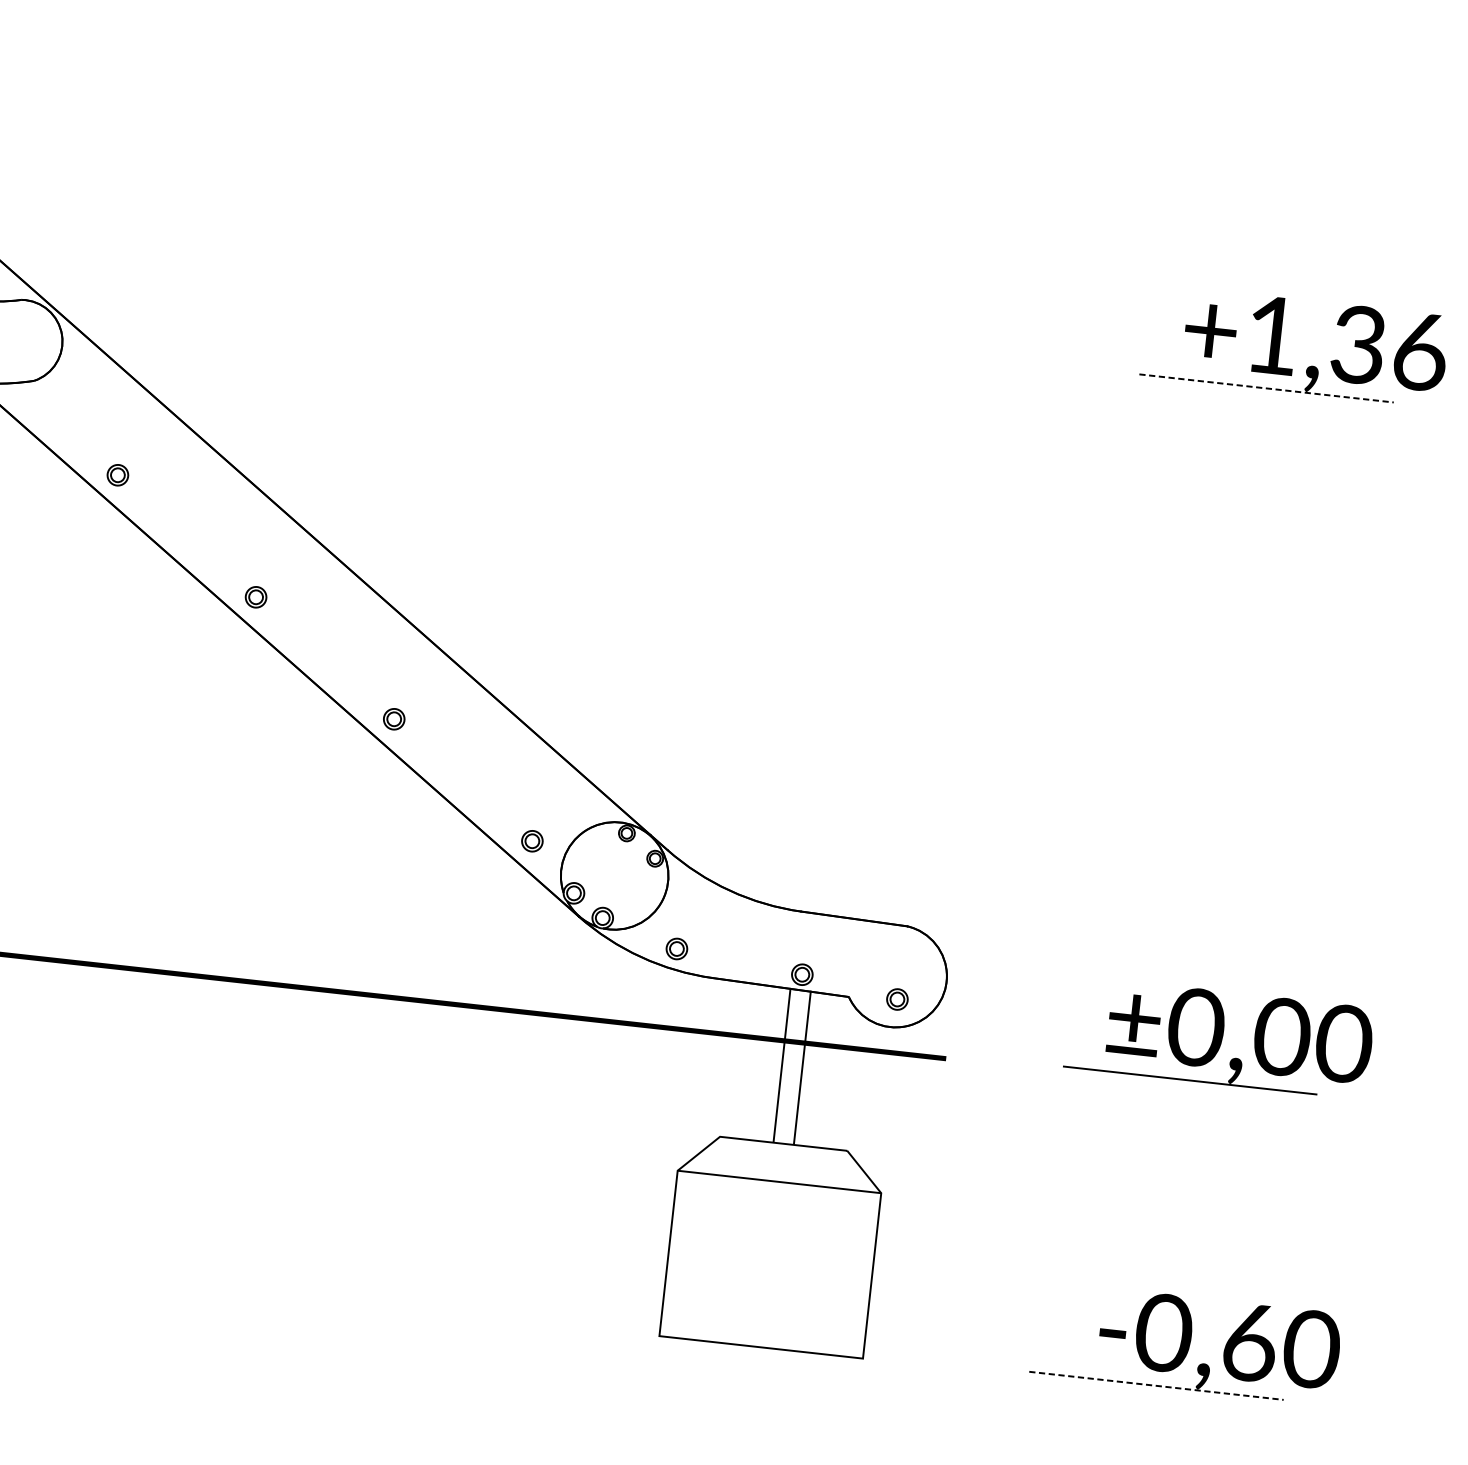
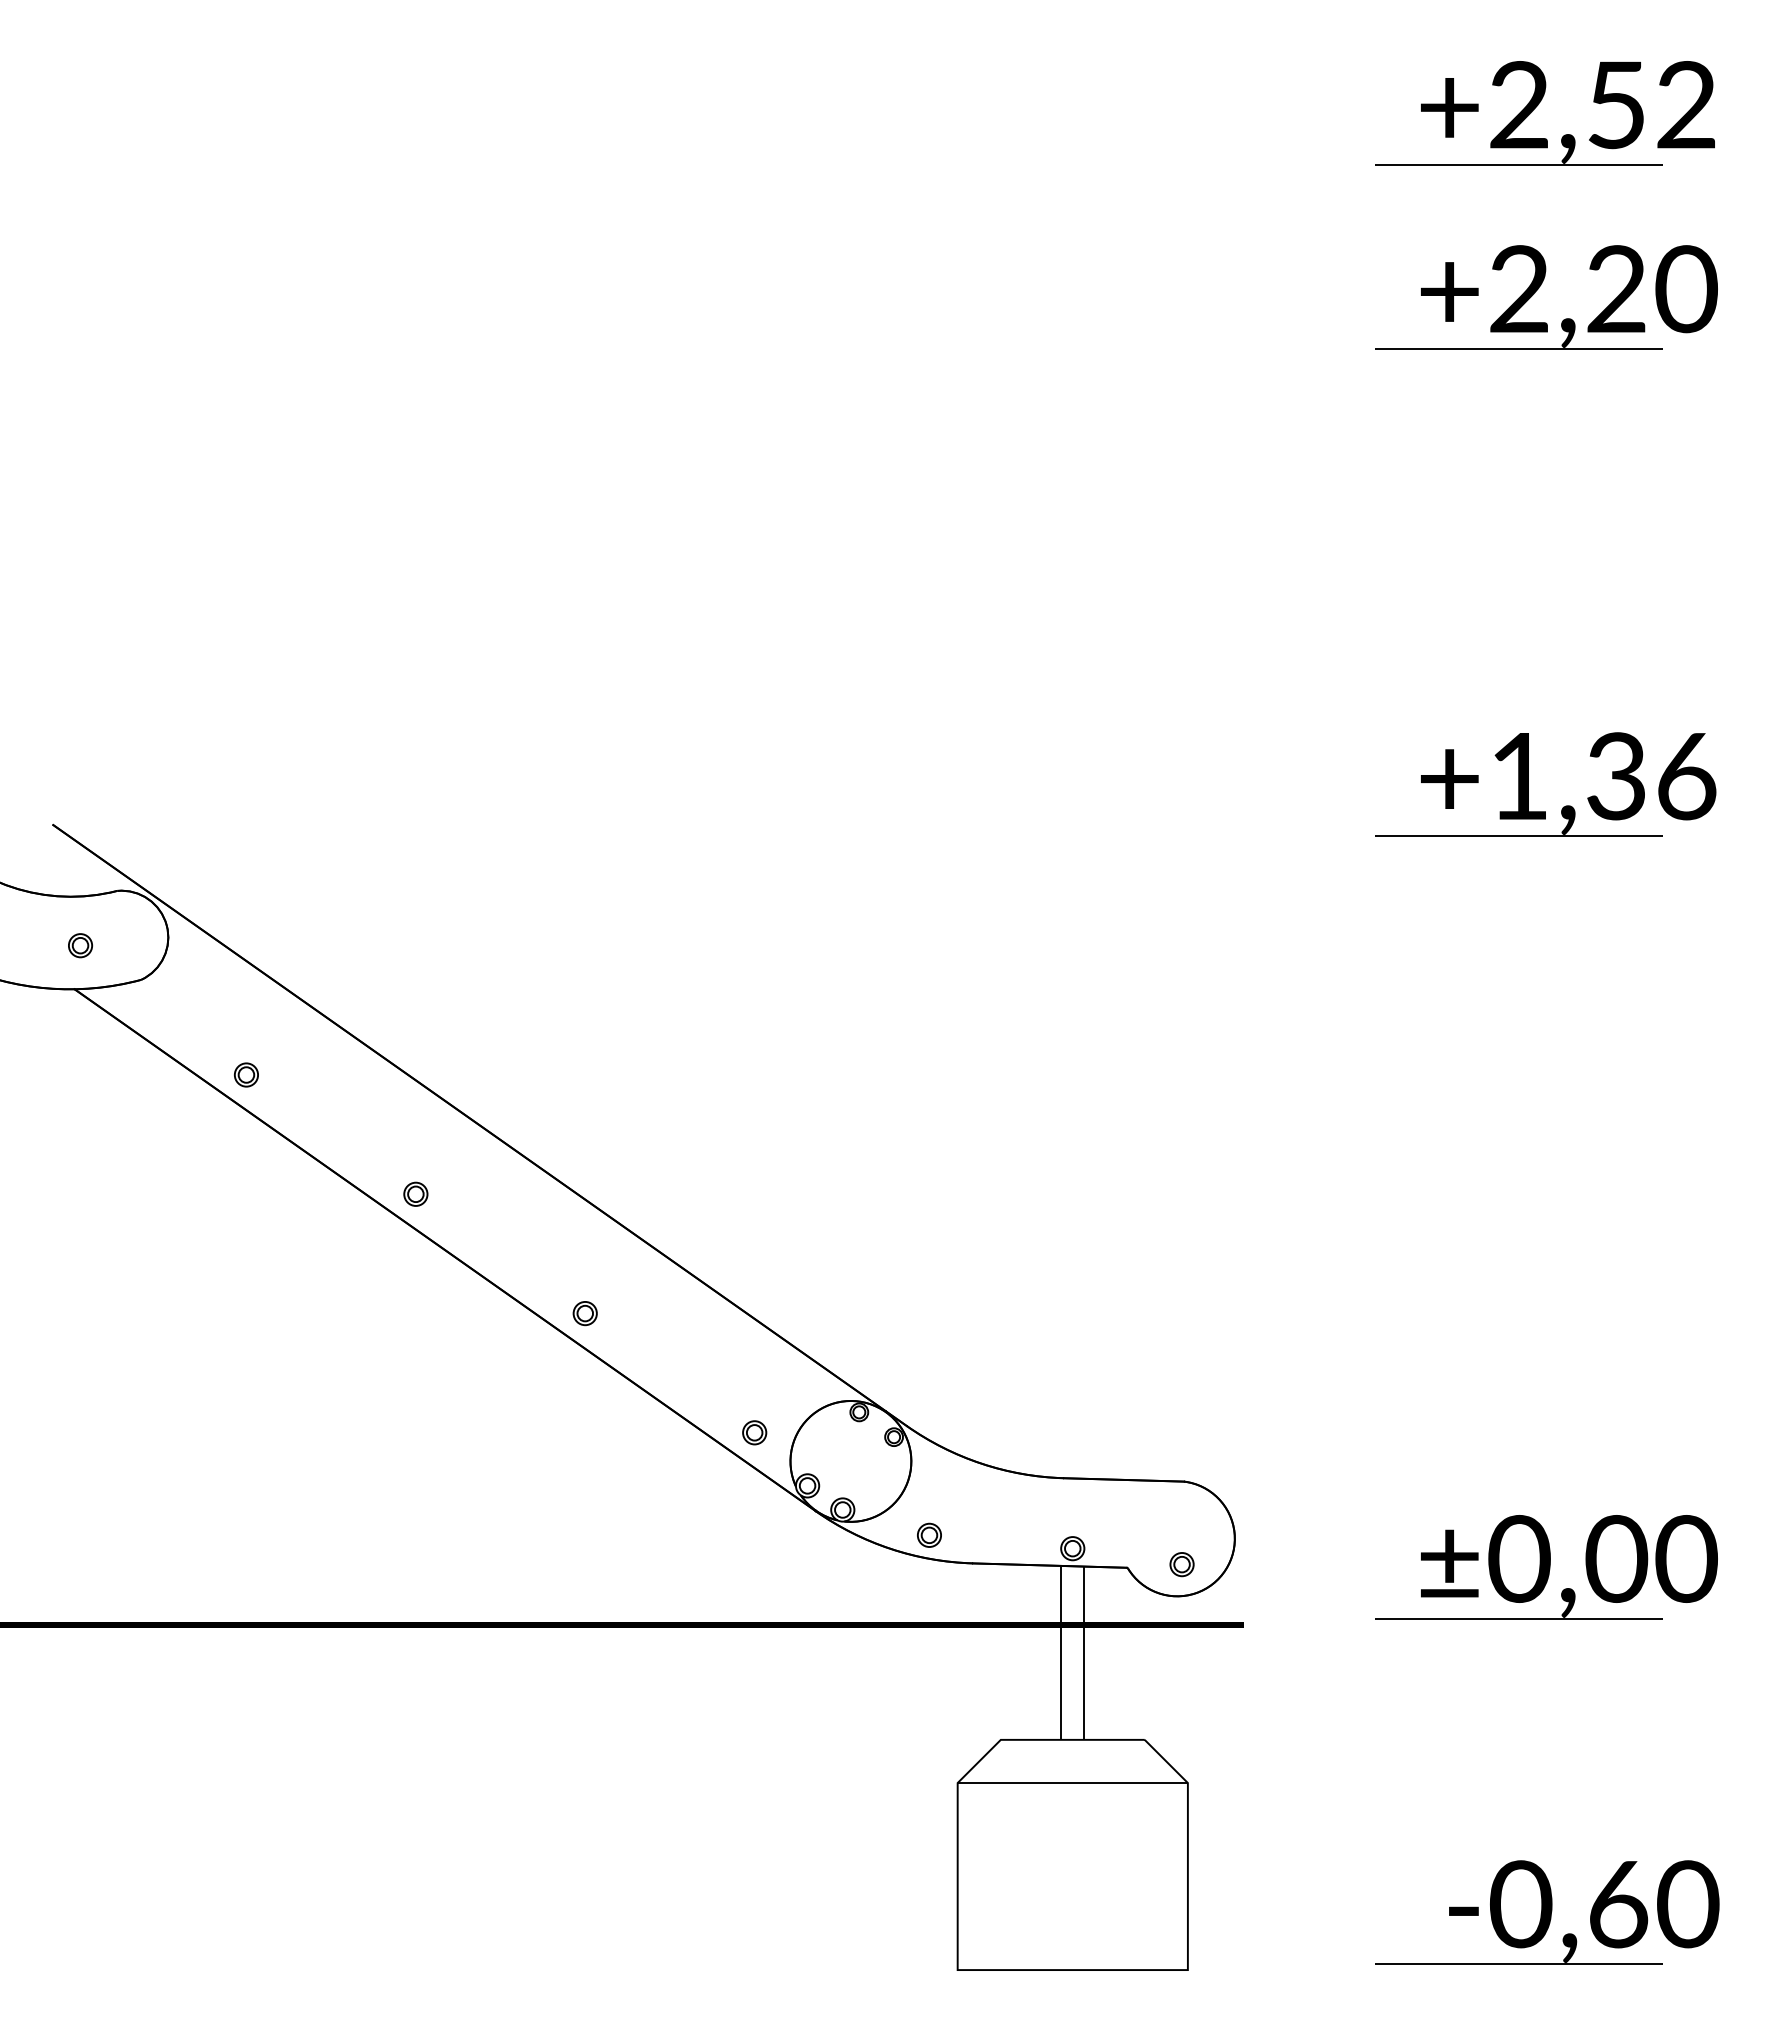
line: (1266, 388) -> (1519, 836), dashed -> solid
line: (1156, 1386) -> (1519, 1964), dashed -> solid

